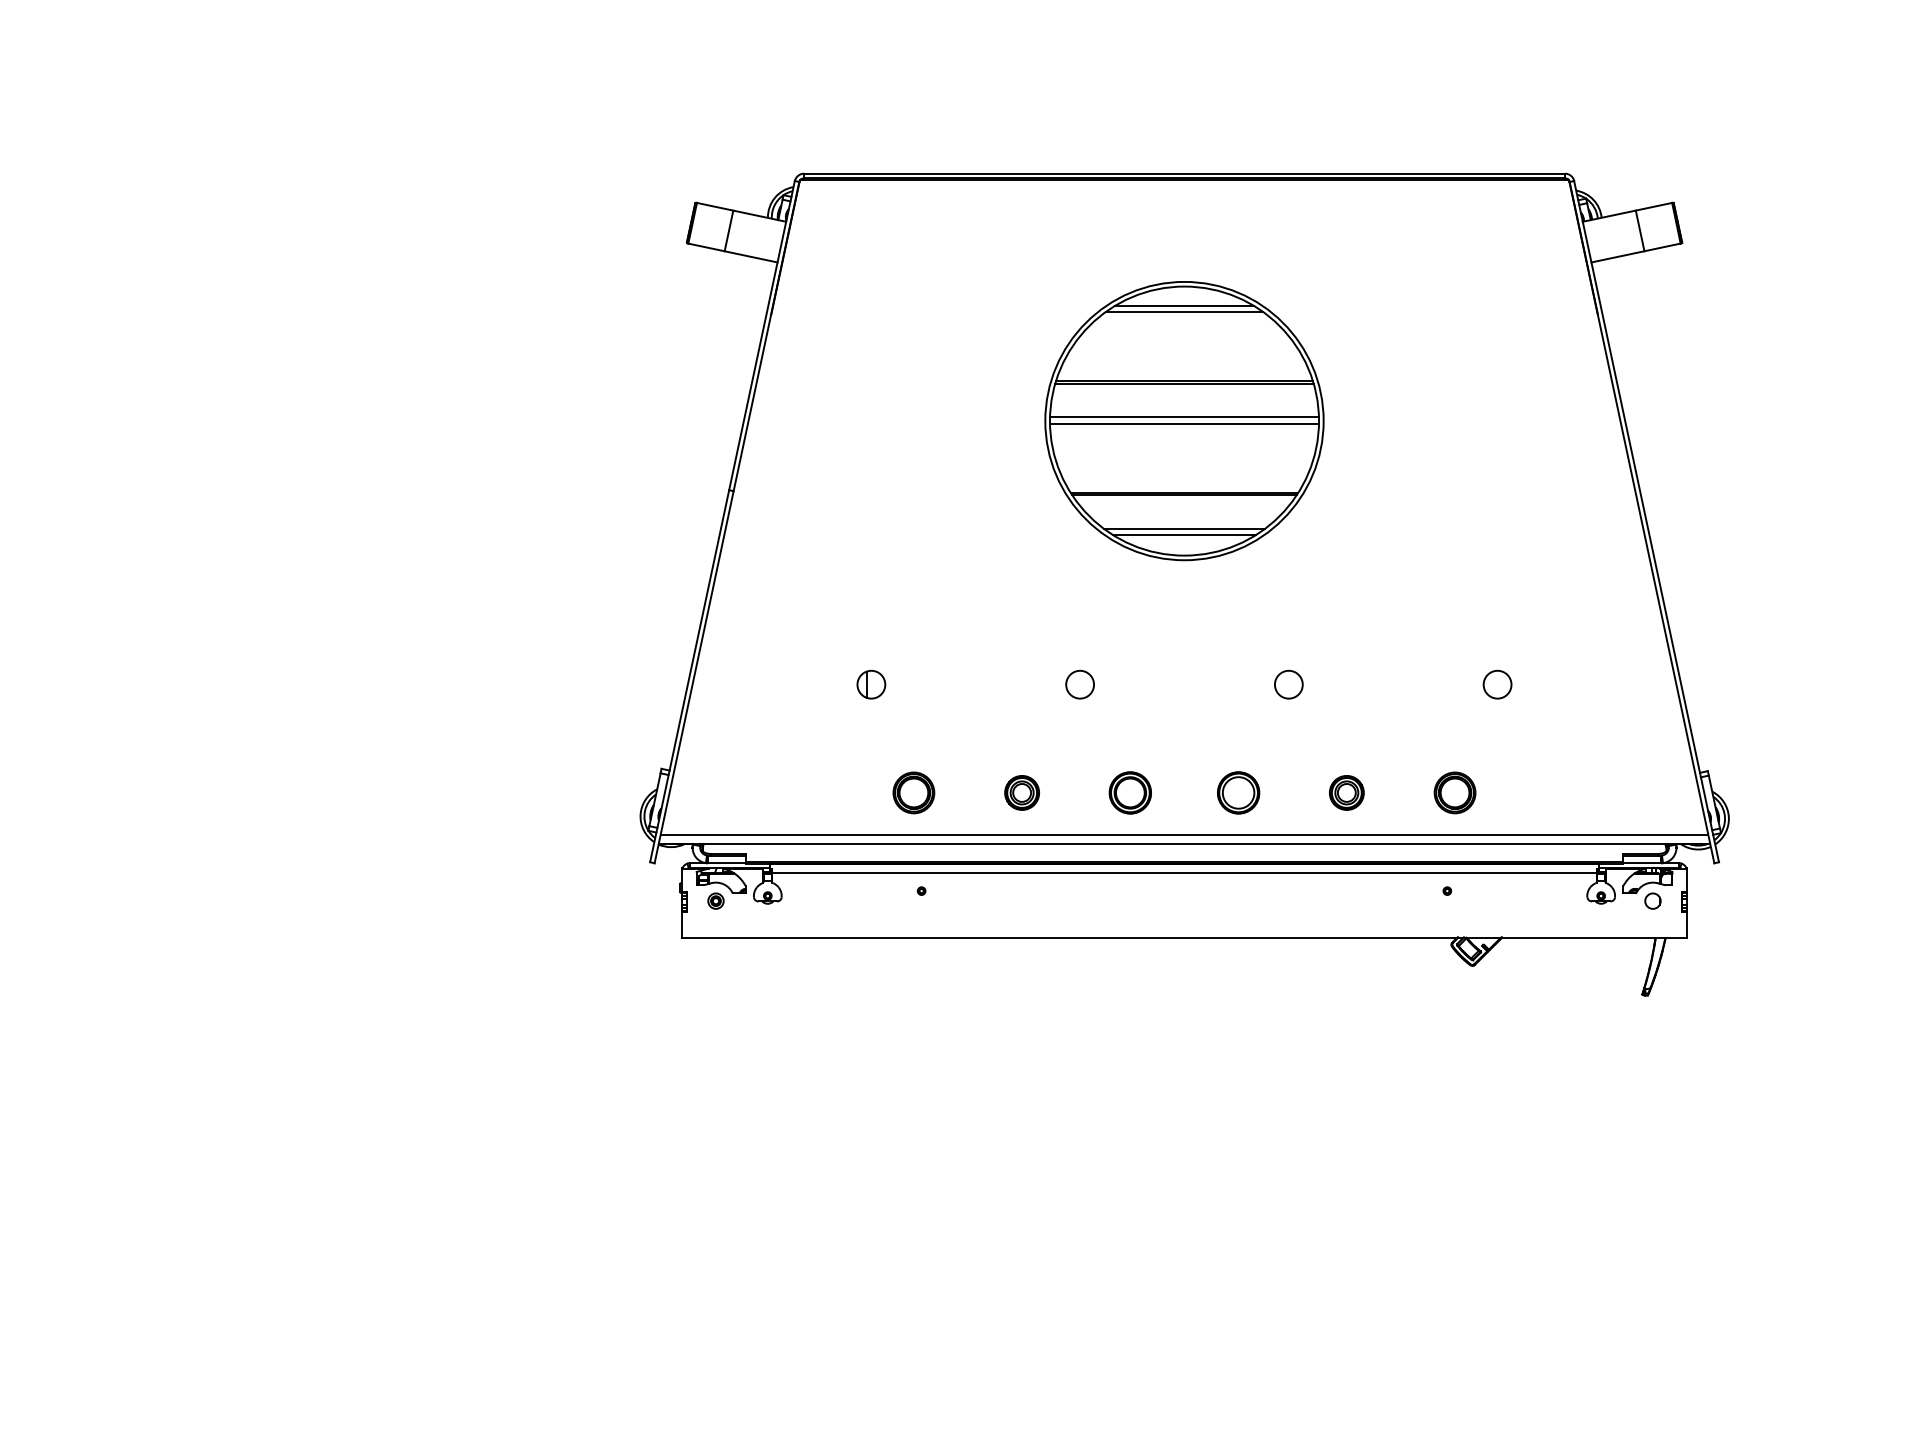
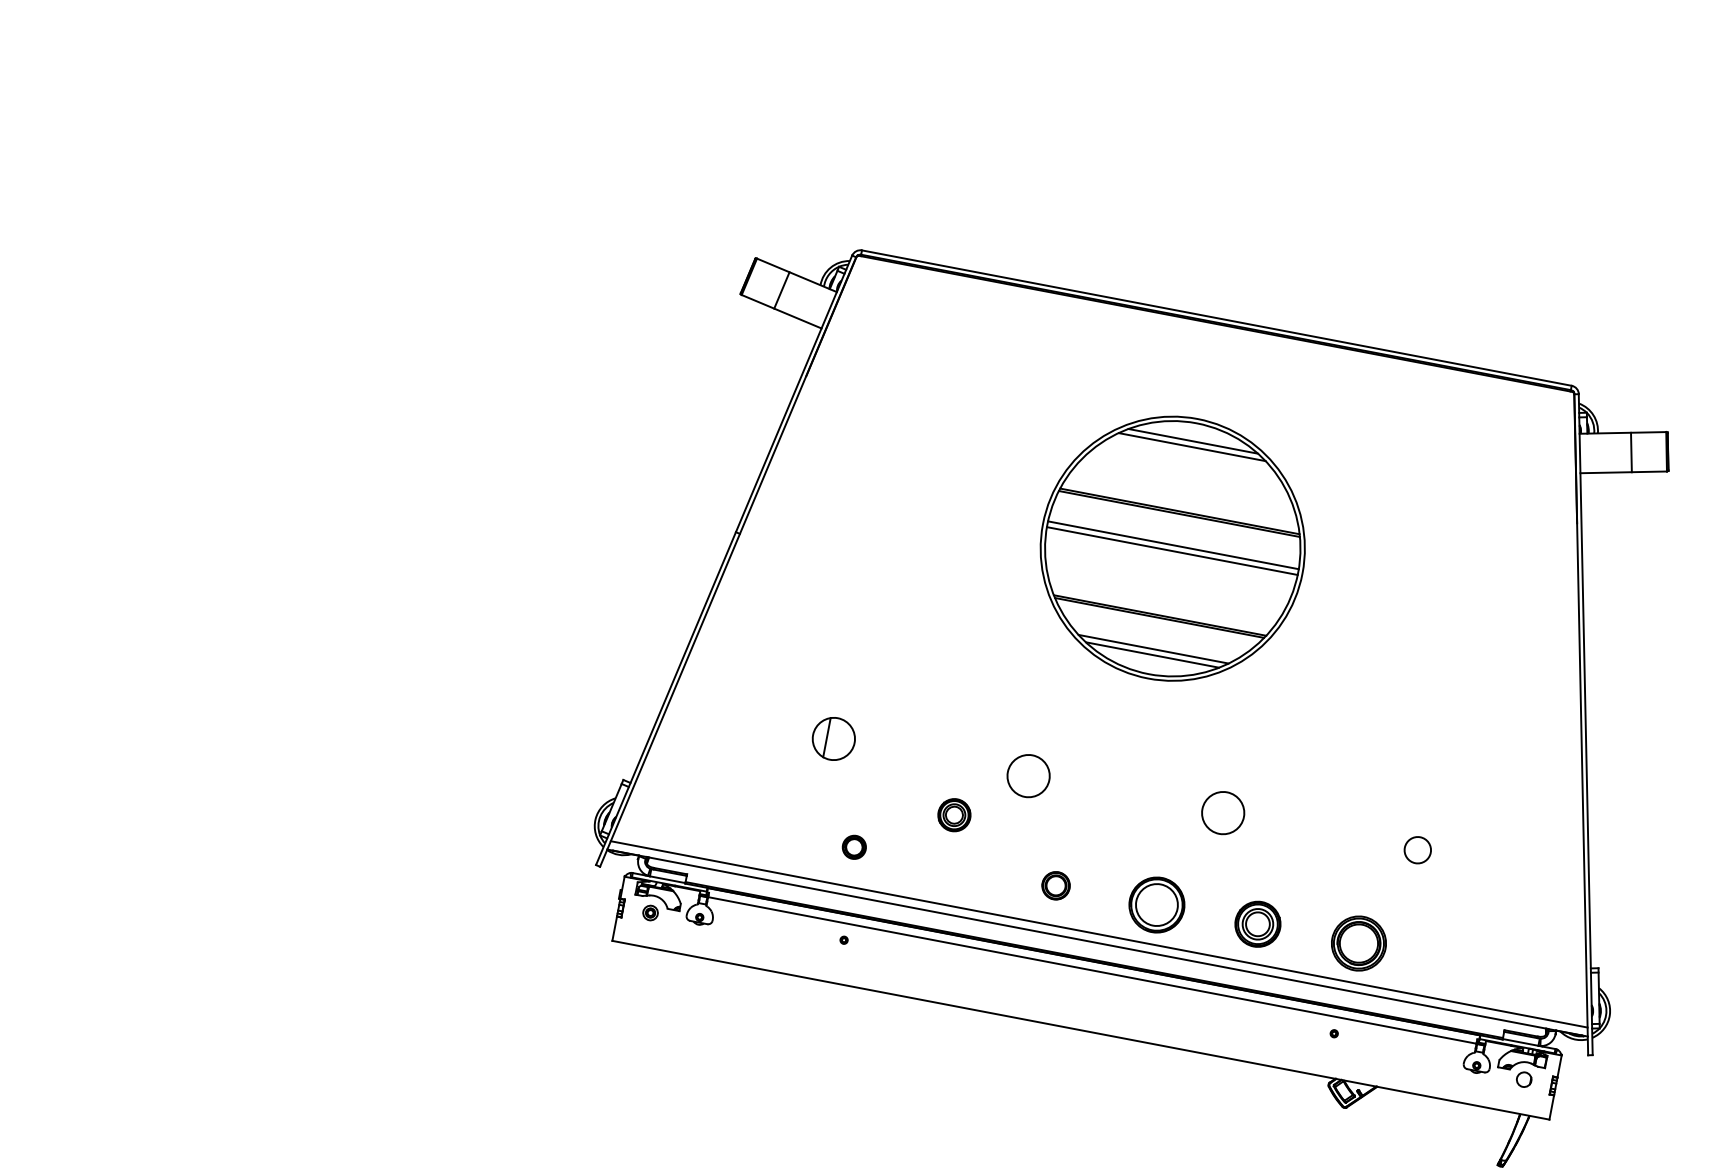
part: (871, 684) -> (834, 738), size x1.6
circle: (1079, 684) -> (1028, 775), size x1.6
circle: (1288, 684) -> (1222, 812), size x1.6
part: (913, 792) -> (854, 846), size x0.6
part: (1021, 792) -> (953, 814), moved
part: (1129, 792) -> (1055, 885), size x0.7
part: (1238, 792) -> (1157, 904), size x1.4
part: (1346, 792) -> (1257, 923), size x1.4
part: (1454, 792) -> (1358, 943), size x1.4

